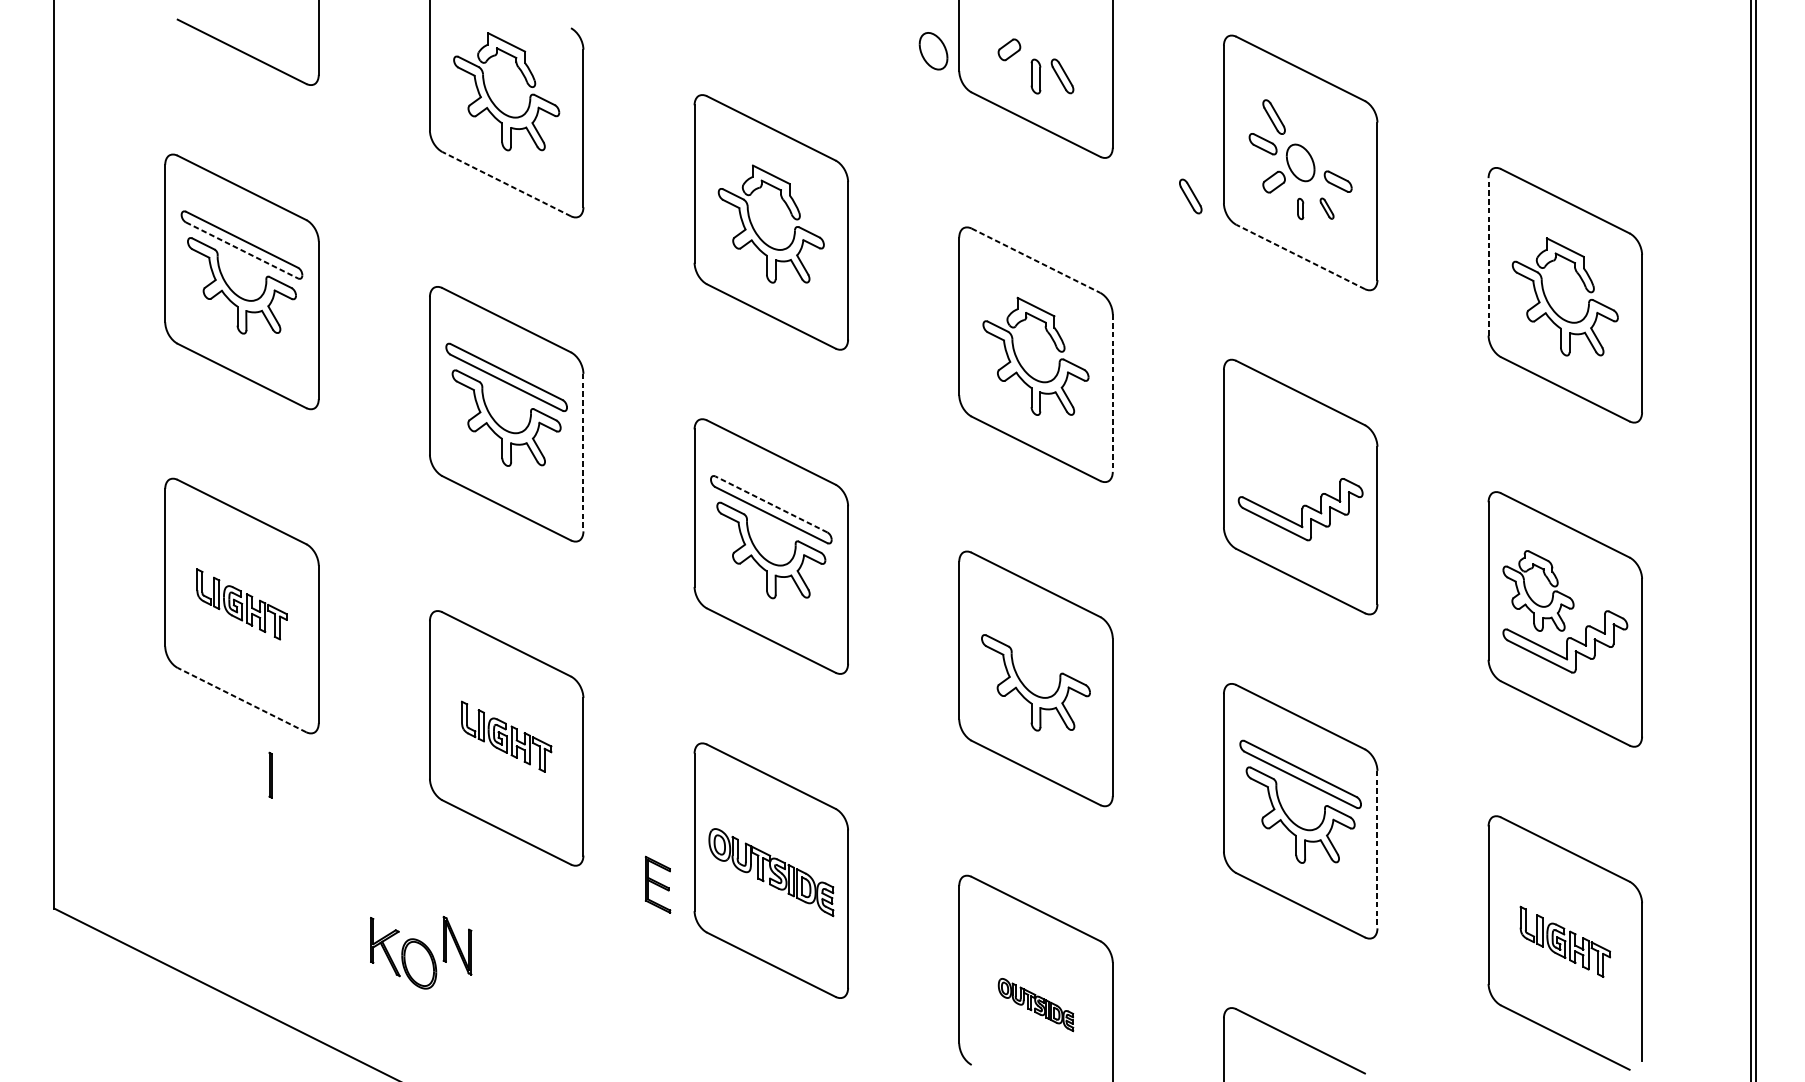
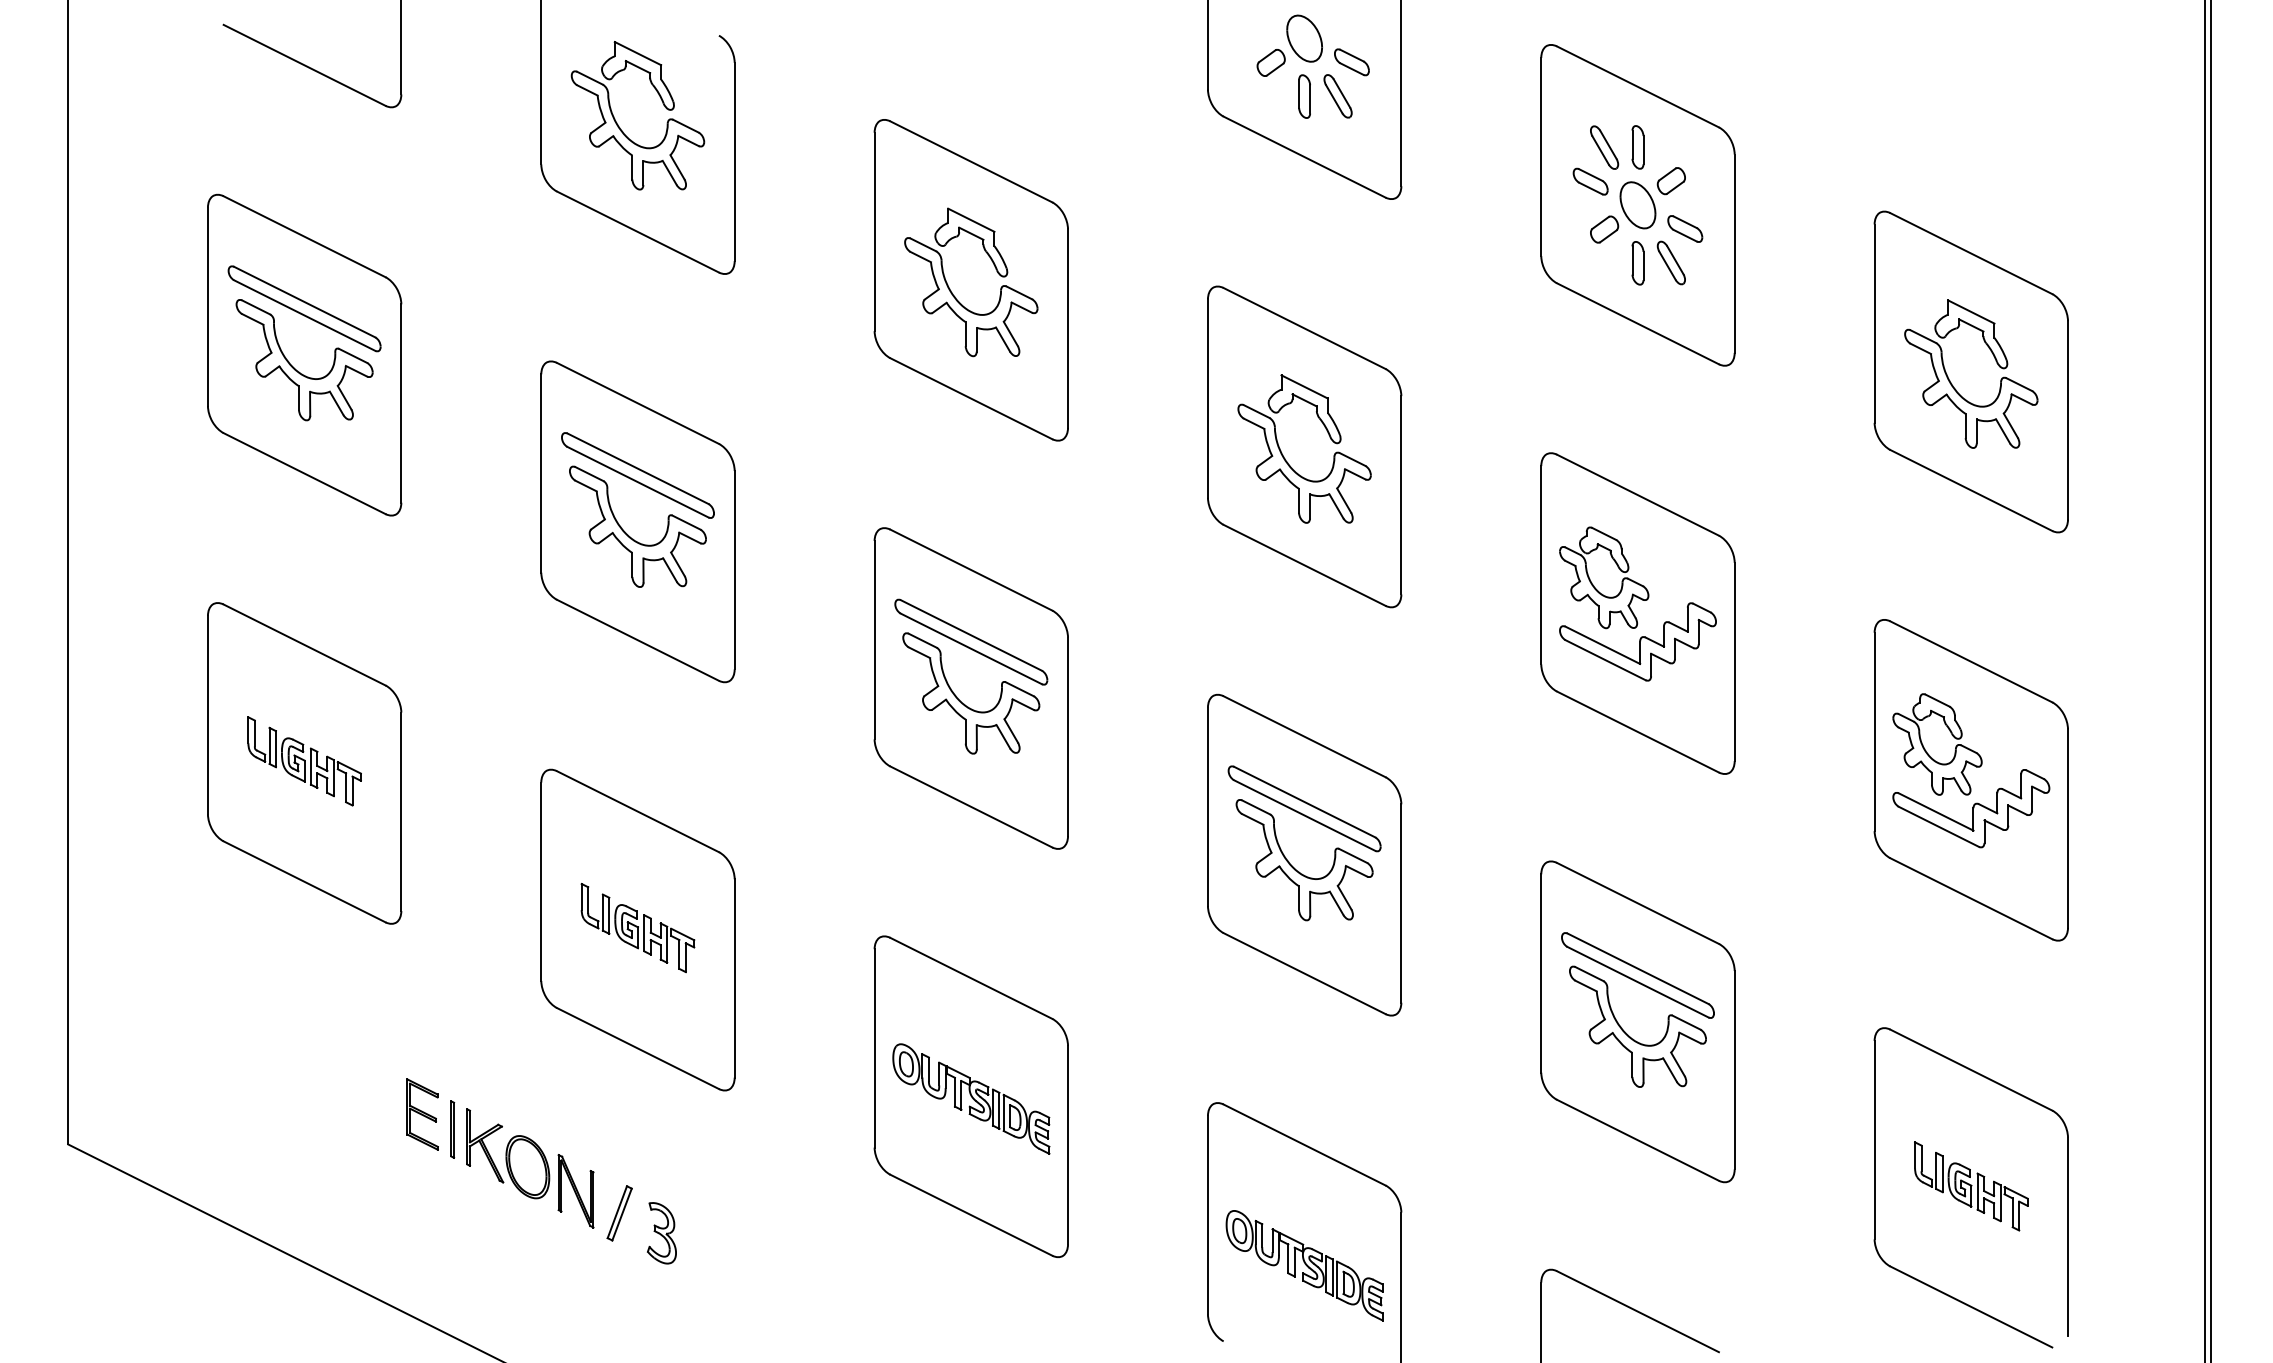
part: (1073, 49) -> (1351, 62), added
part: (933, 51) -> (1304, 38), moved
part: (1300, 117) -> (1637, 147), added
part: (1326, 144) -> (1670, 181), added
line: (507, 184) -> (638, 232), dashed -> solid
part: (1190, 196) -> (1499, 247), removed
part: (1326, 208) -> (1670, 262), size x1.67
part: (1300, 209) -> (1637, 263), size x1.67
line: (241, 250) -> (304, 315), dashed -> solid
line: (1300, 256) -> (1637, 323), dashed -> solid
line: (1488, 256) -> (1874, 323), dashed -> solid
line: (1035, 260) -> (1304, 328), dashed -> solid
line: (1112, 393) -> (1401, 495), dashed -> solid
line: (583, 452) -> (734, 570), dashed -> solid
part: (1266, 464) -> (1594, 585), added
line: (771, 504) -> (971, 635), dashed -> solid
part: (1035, 641) -> (1304, 808), added
line: (241, 699) -> (304, 881), dashed -> solid
part: (270, 775) -> (452, 1129), moved
line: (1377, 849) -> (1734, 1070), dashed -> solid
part: (657, 884) -> (422, 1114), moved
part: (403, 953) -> (508, 1153), moved
part: (492, 963) -> (619, 1213), added
part: (525, 979) -> (661, 1233), added
part: (1035, 1004) -> (1304, 1265), size x1.67

